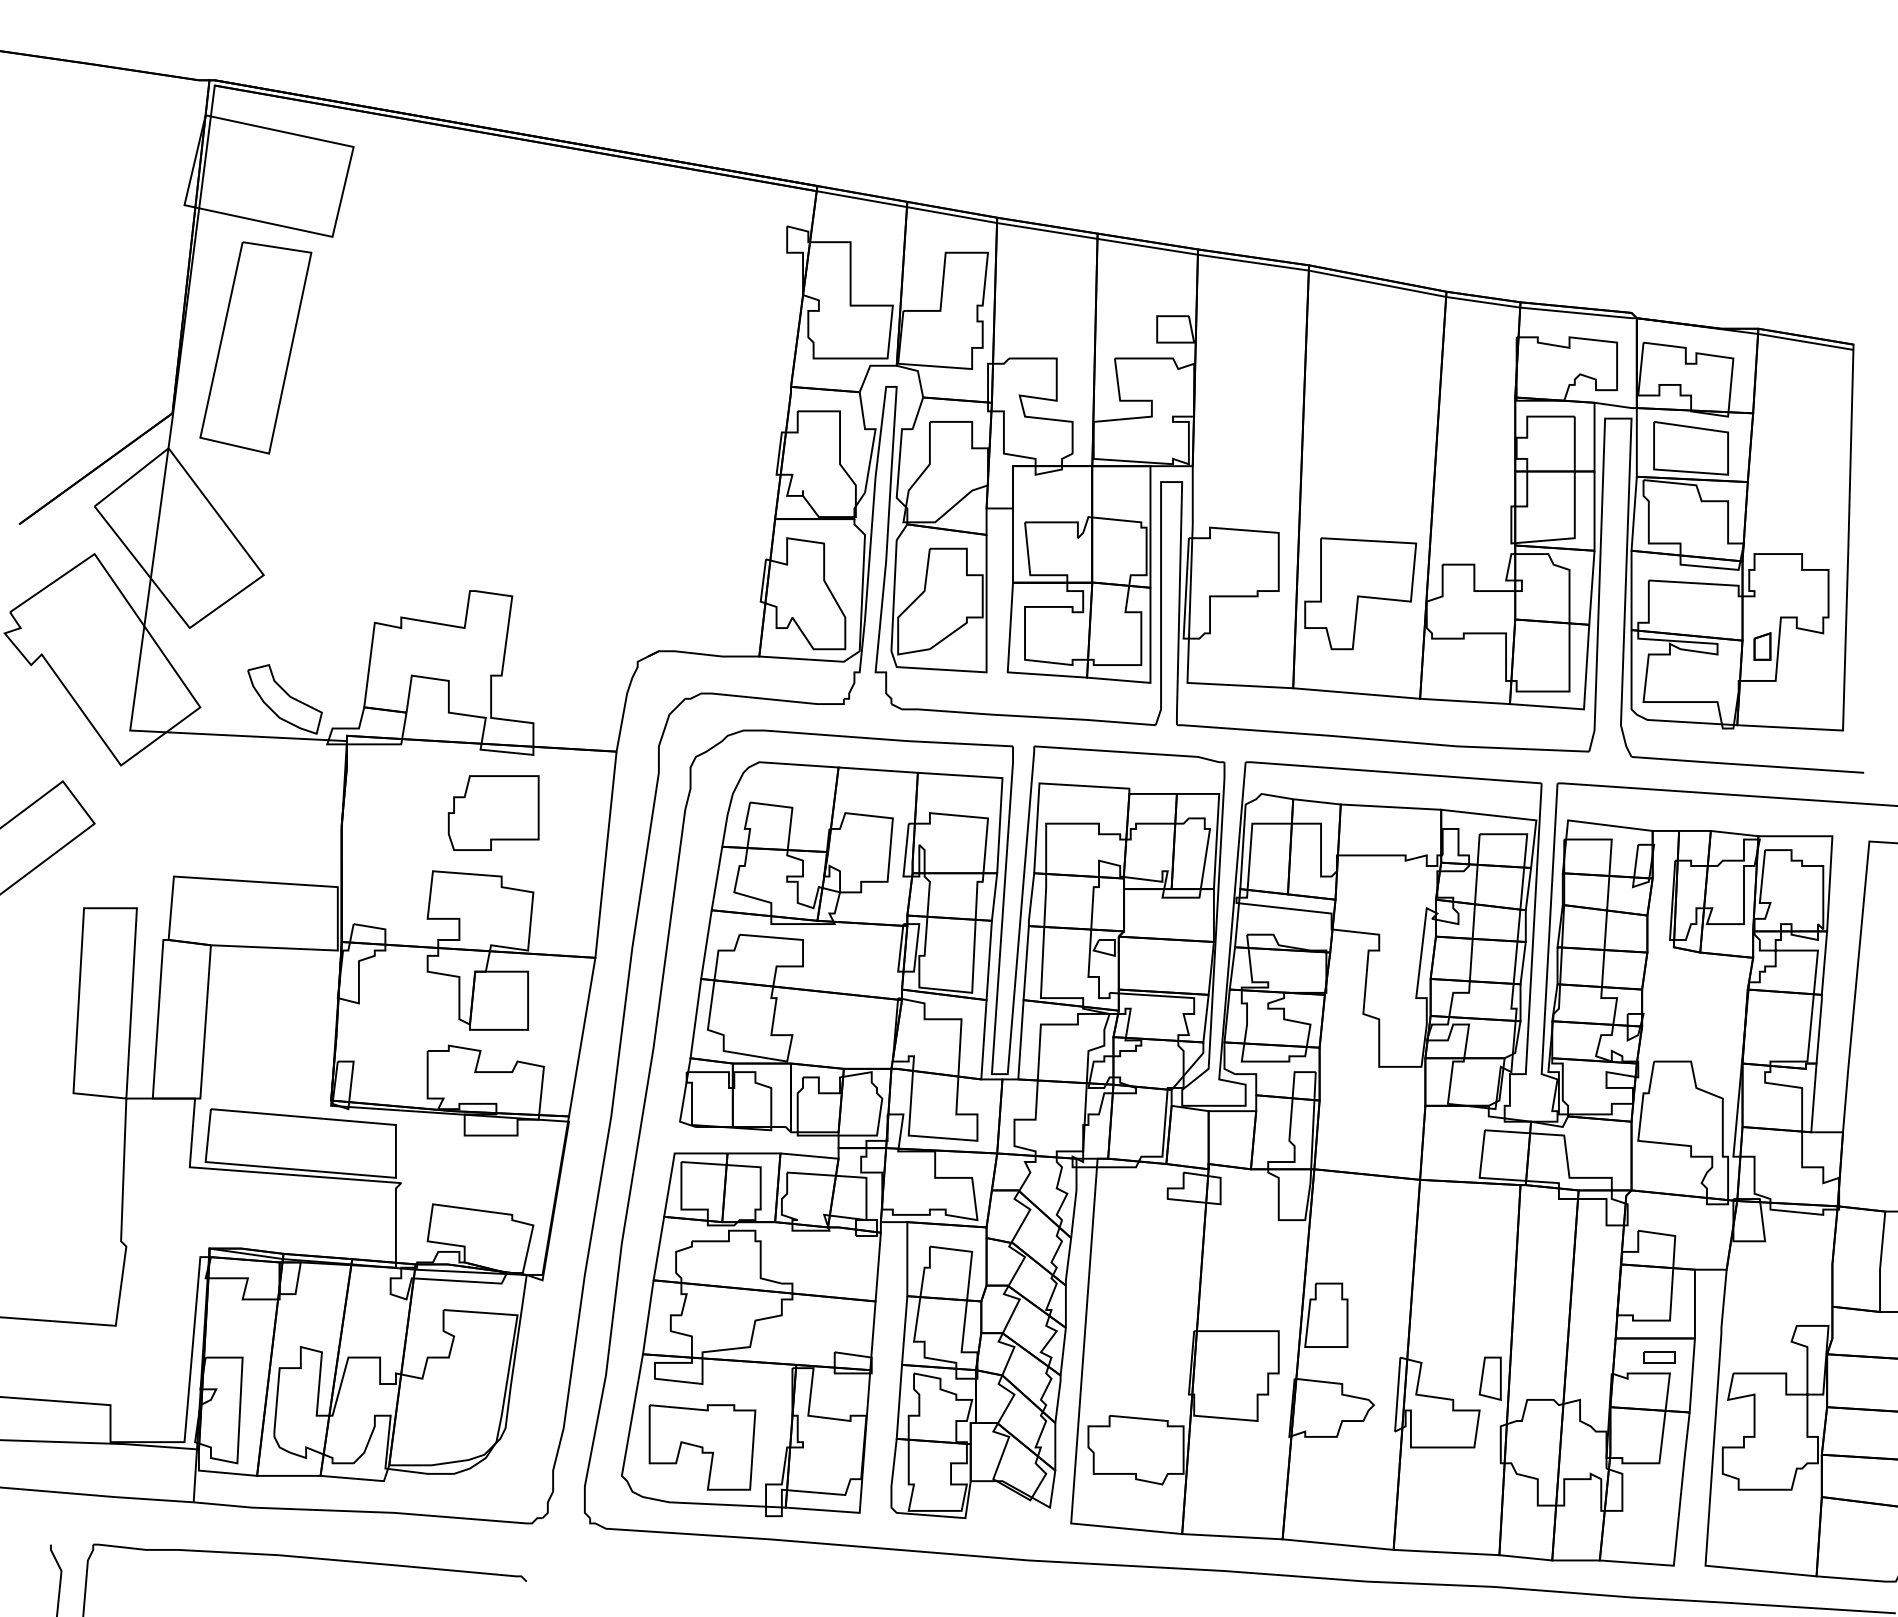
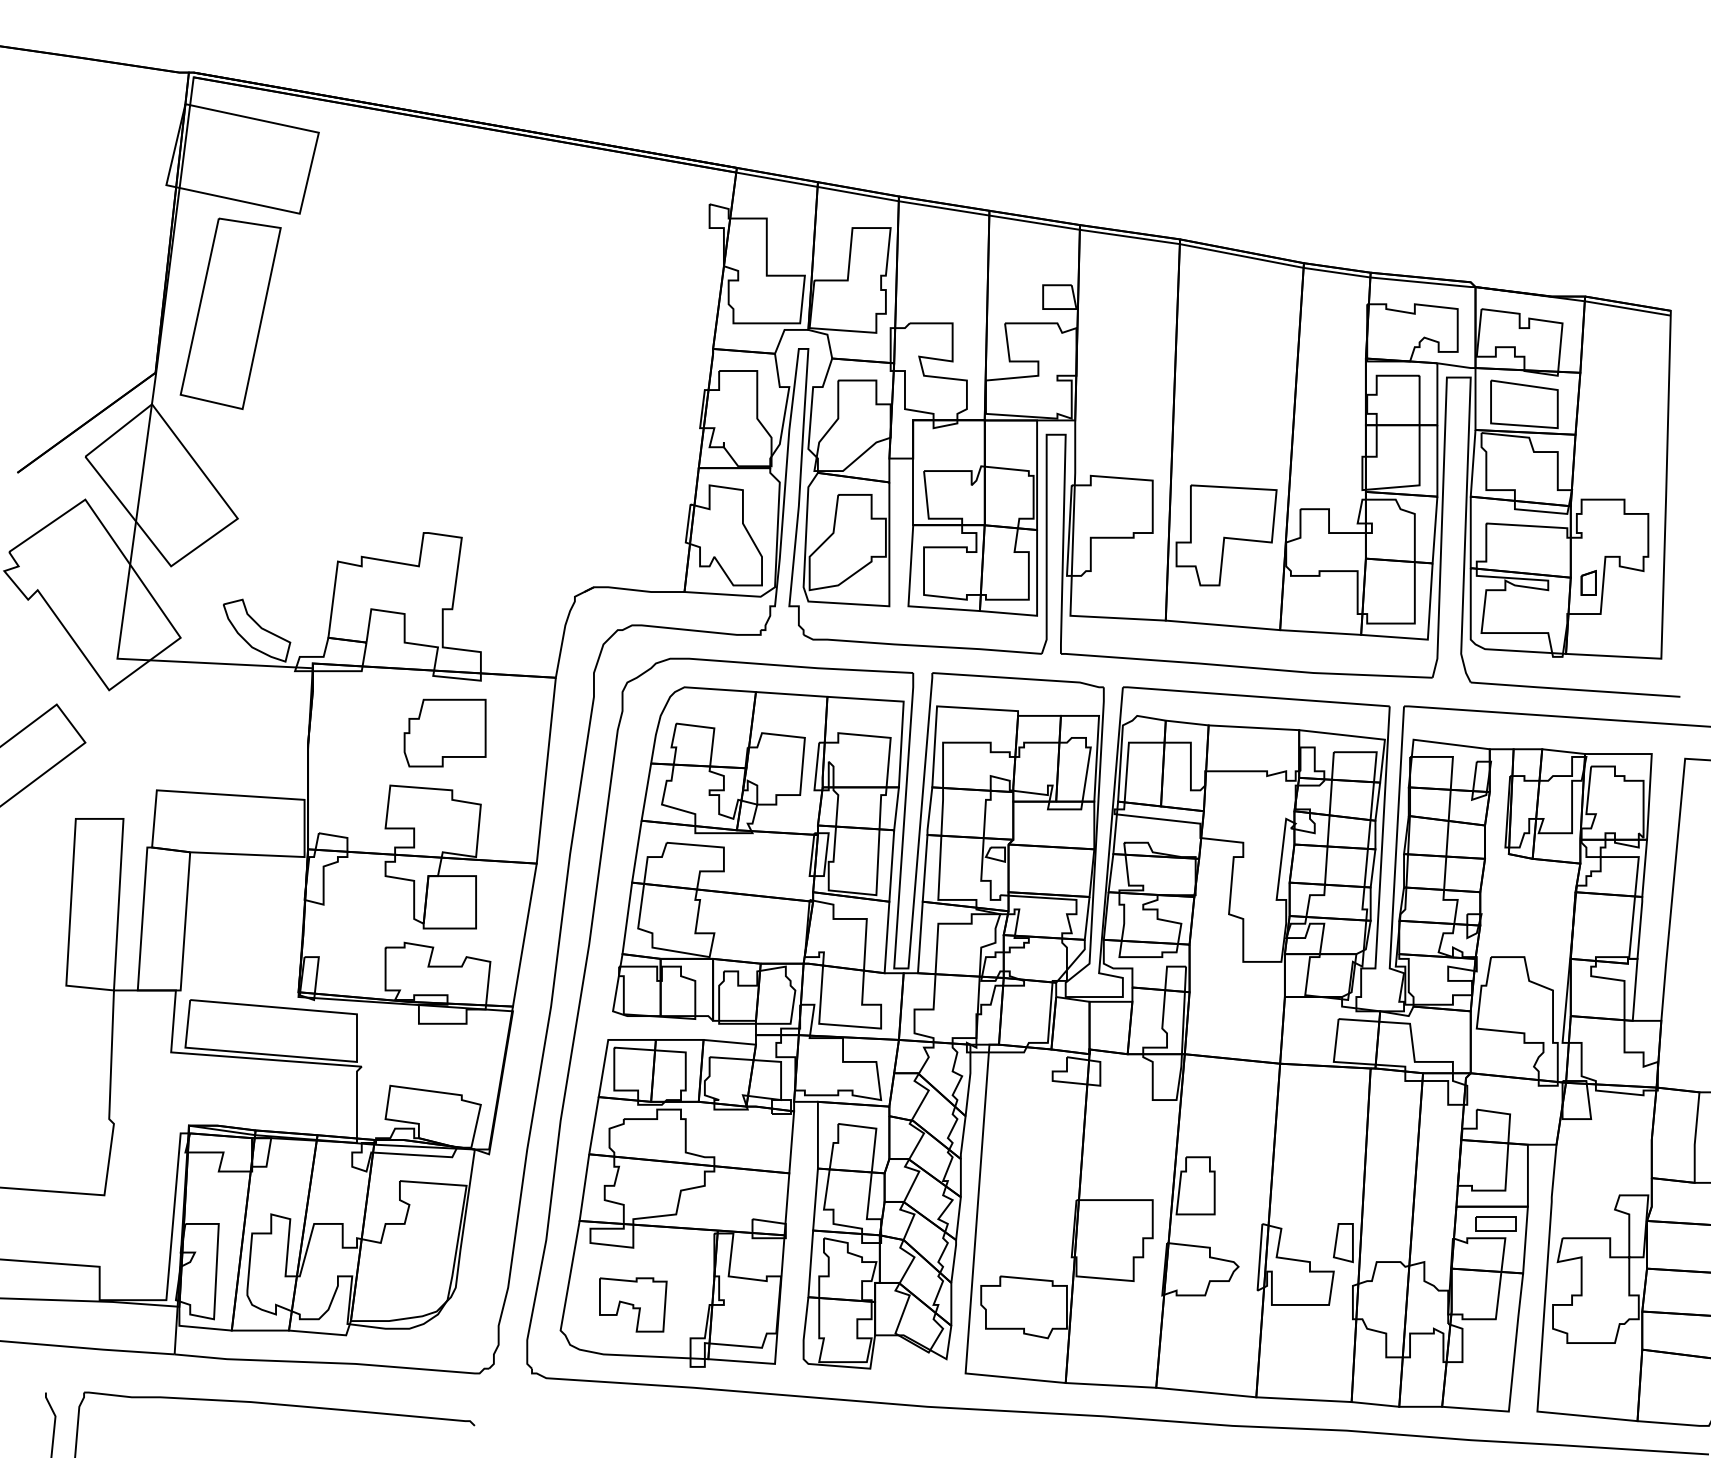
part: (1659, 1357) -> (1495, 1223), size x1.4
part: (702, 1447) -> (633, 1304), size x0.7

